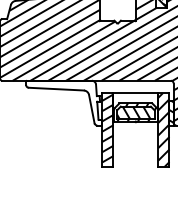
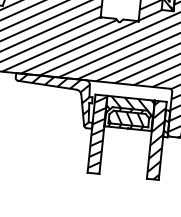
hatch: (64, 101) -> (54, 99), added
hatch: (135, 107) -> (129, 113), added

